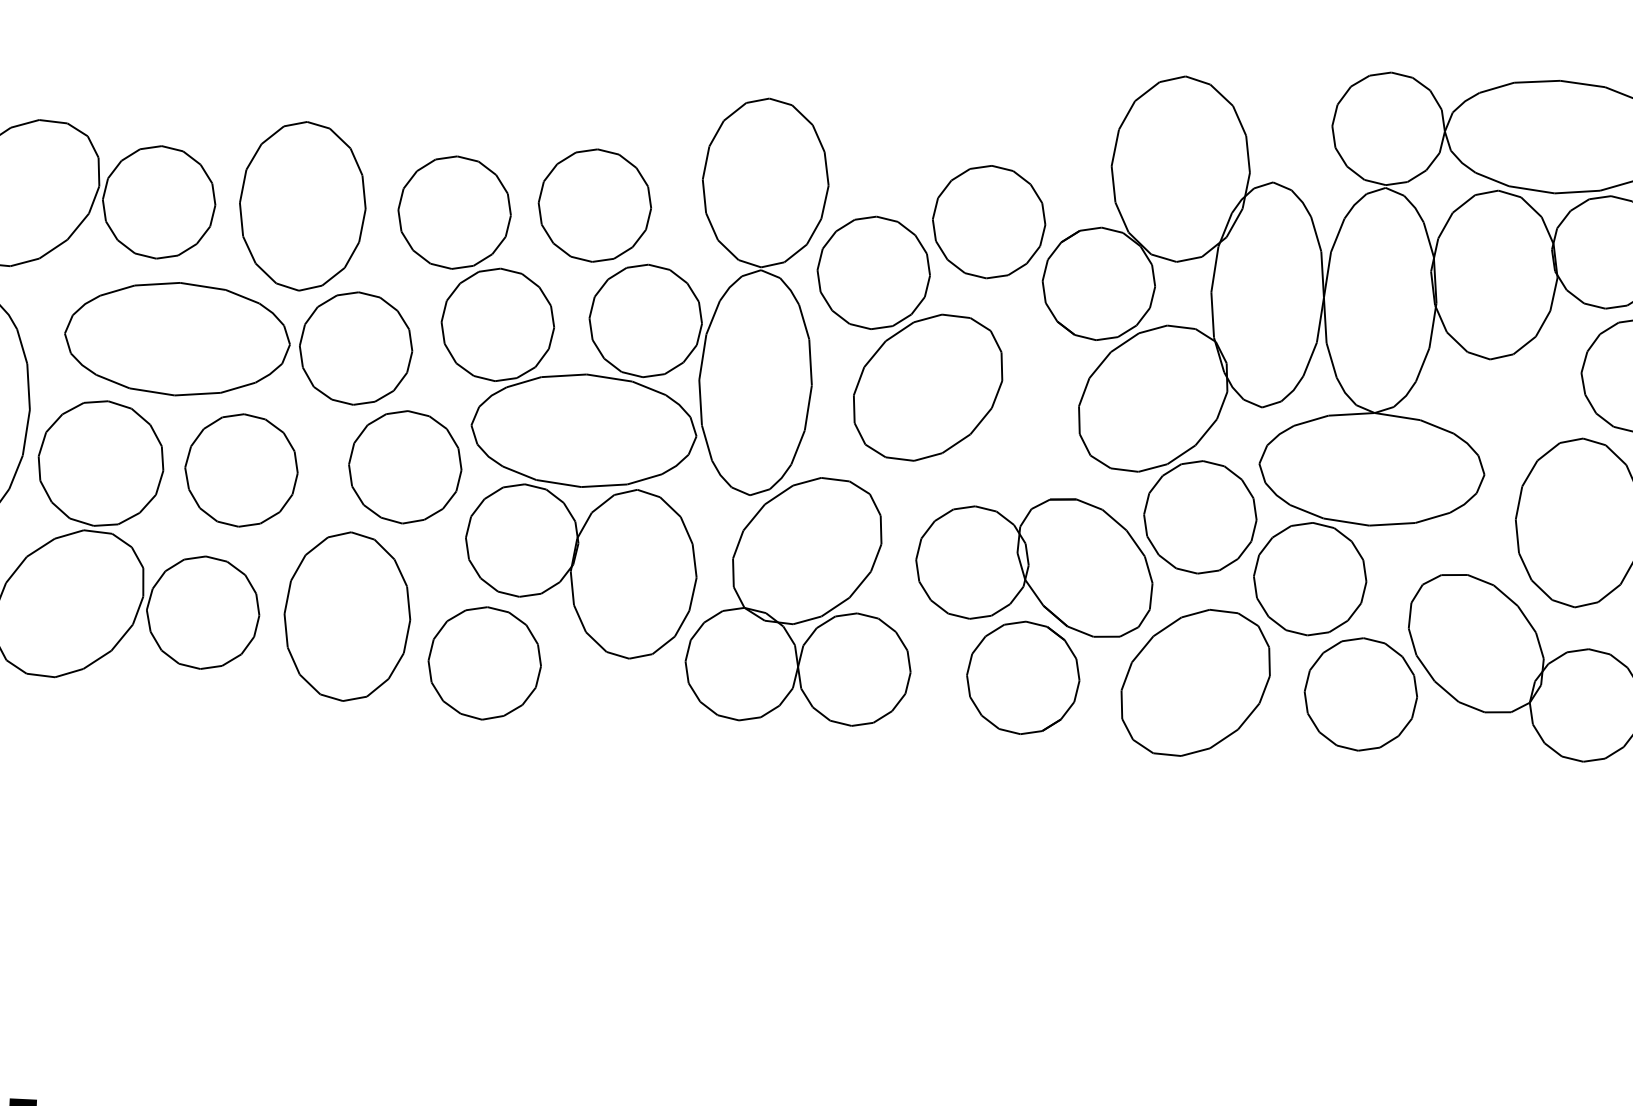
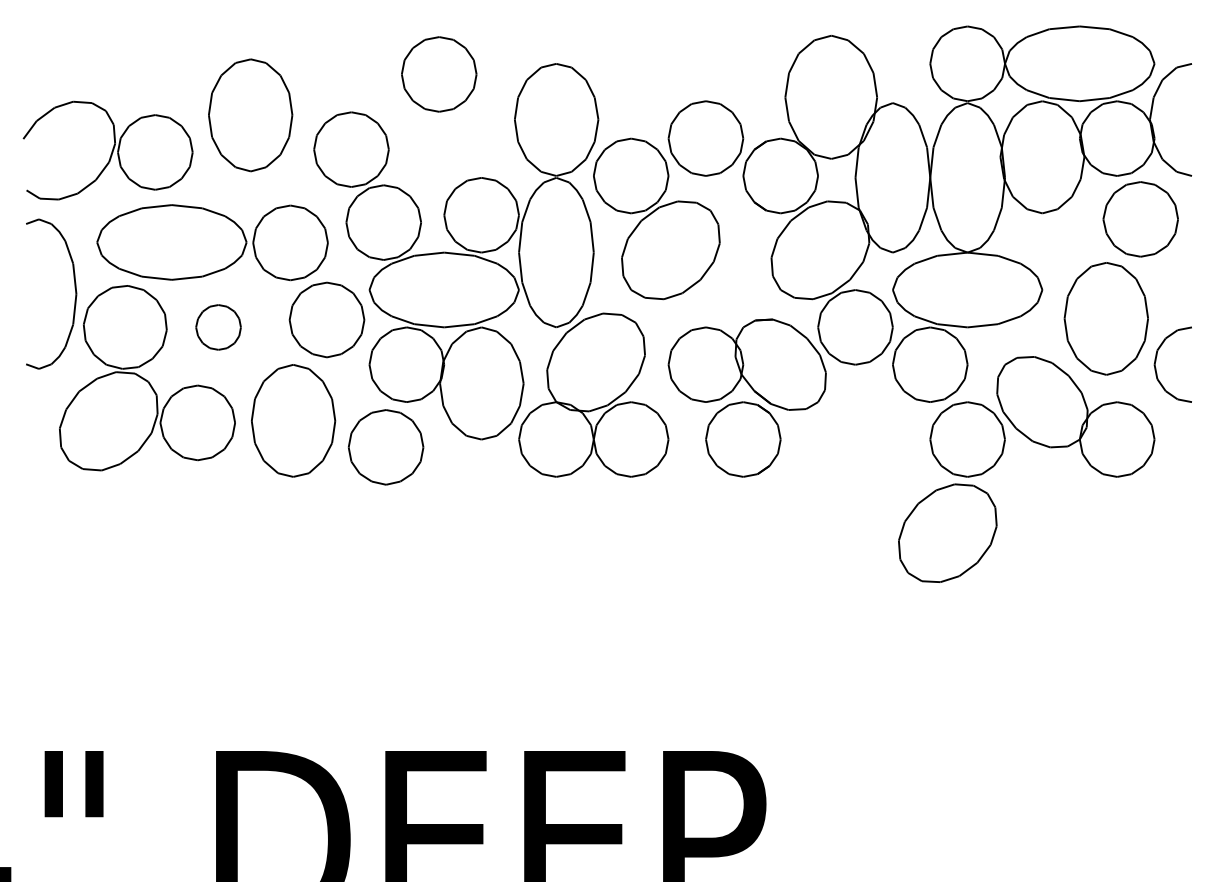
part: (595, 205) -> (439, 74), moved
part: (302, 206) -> (250, 115), moved
part: (241, 470) -> (218, 327), size x0.6
part: (1195, 681) -> (947, 532), moved

